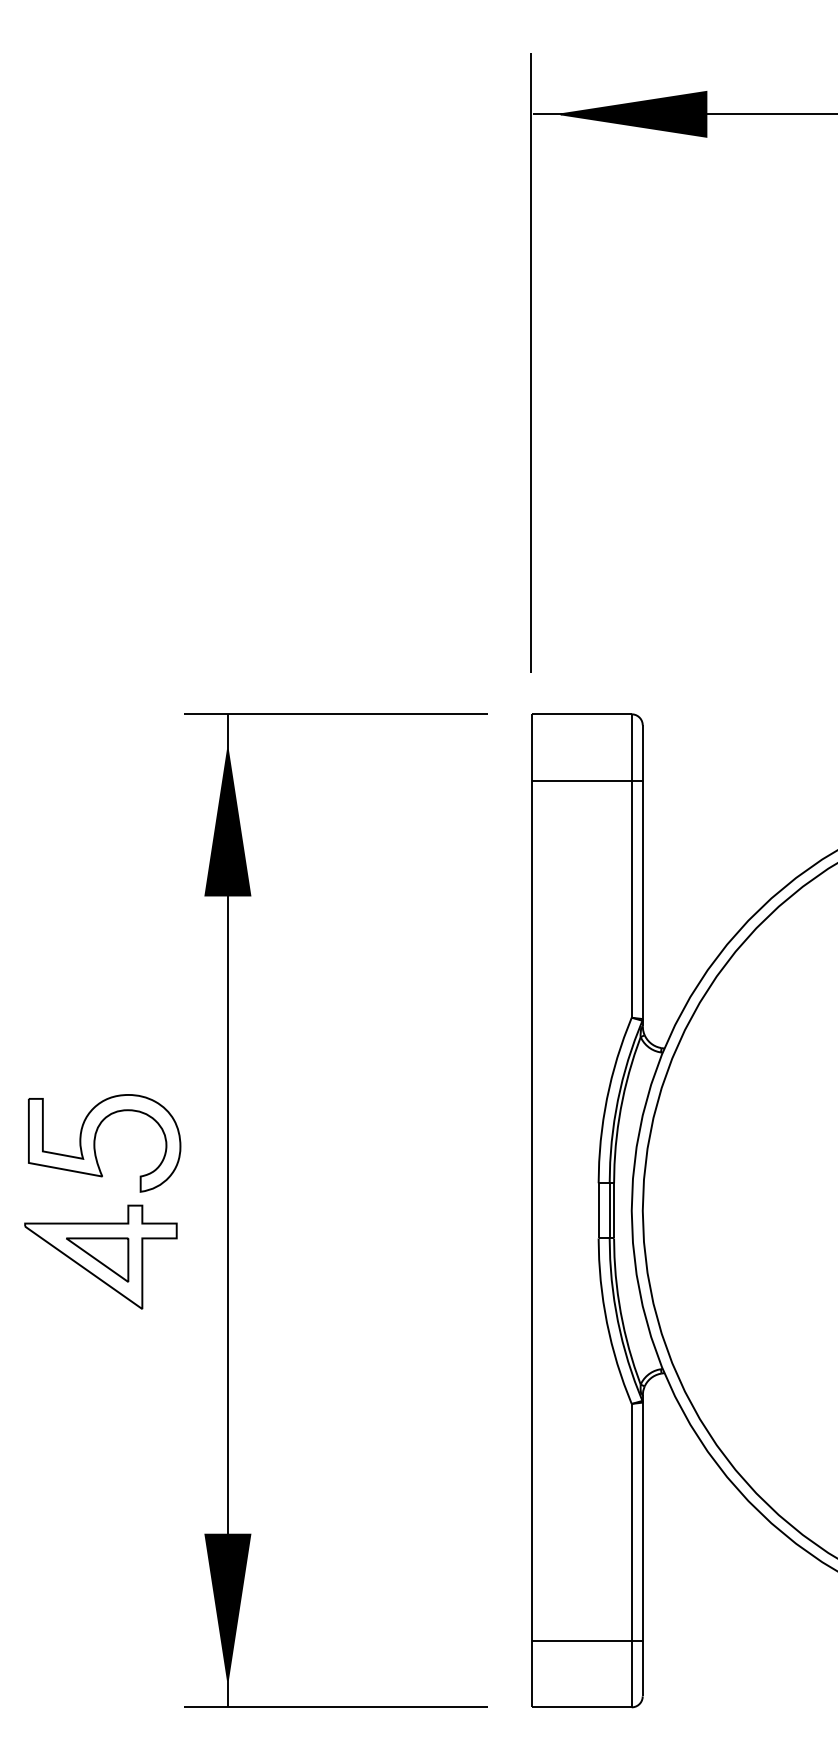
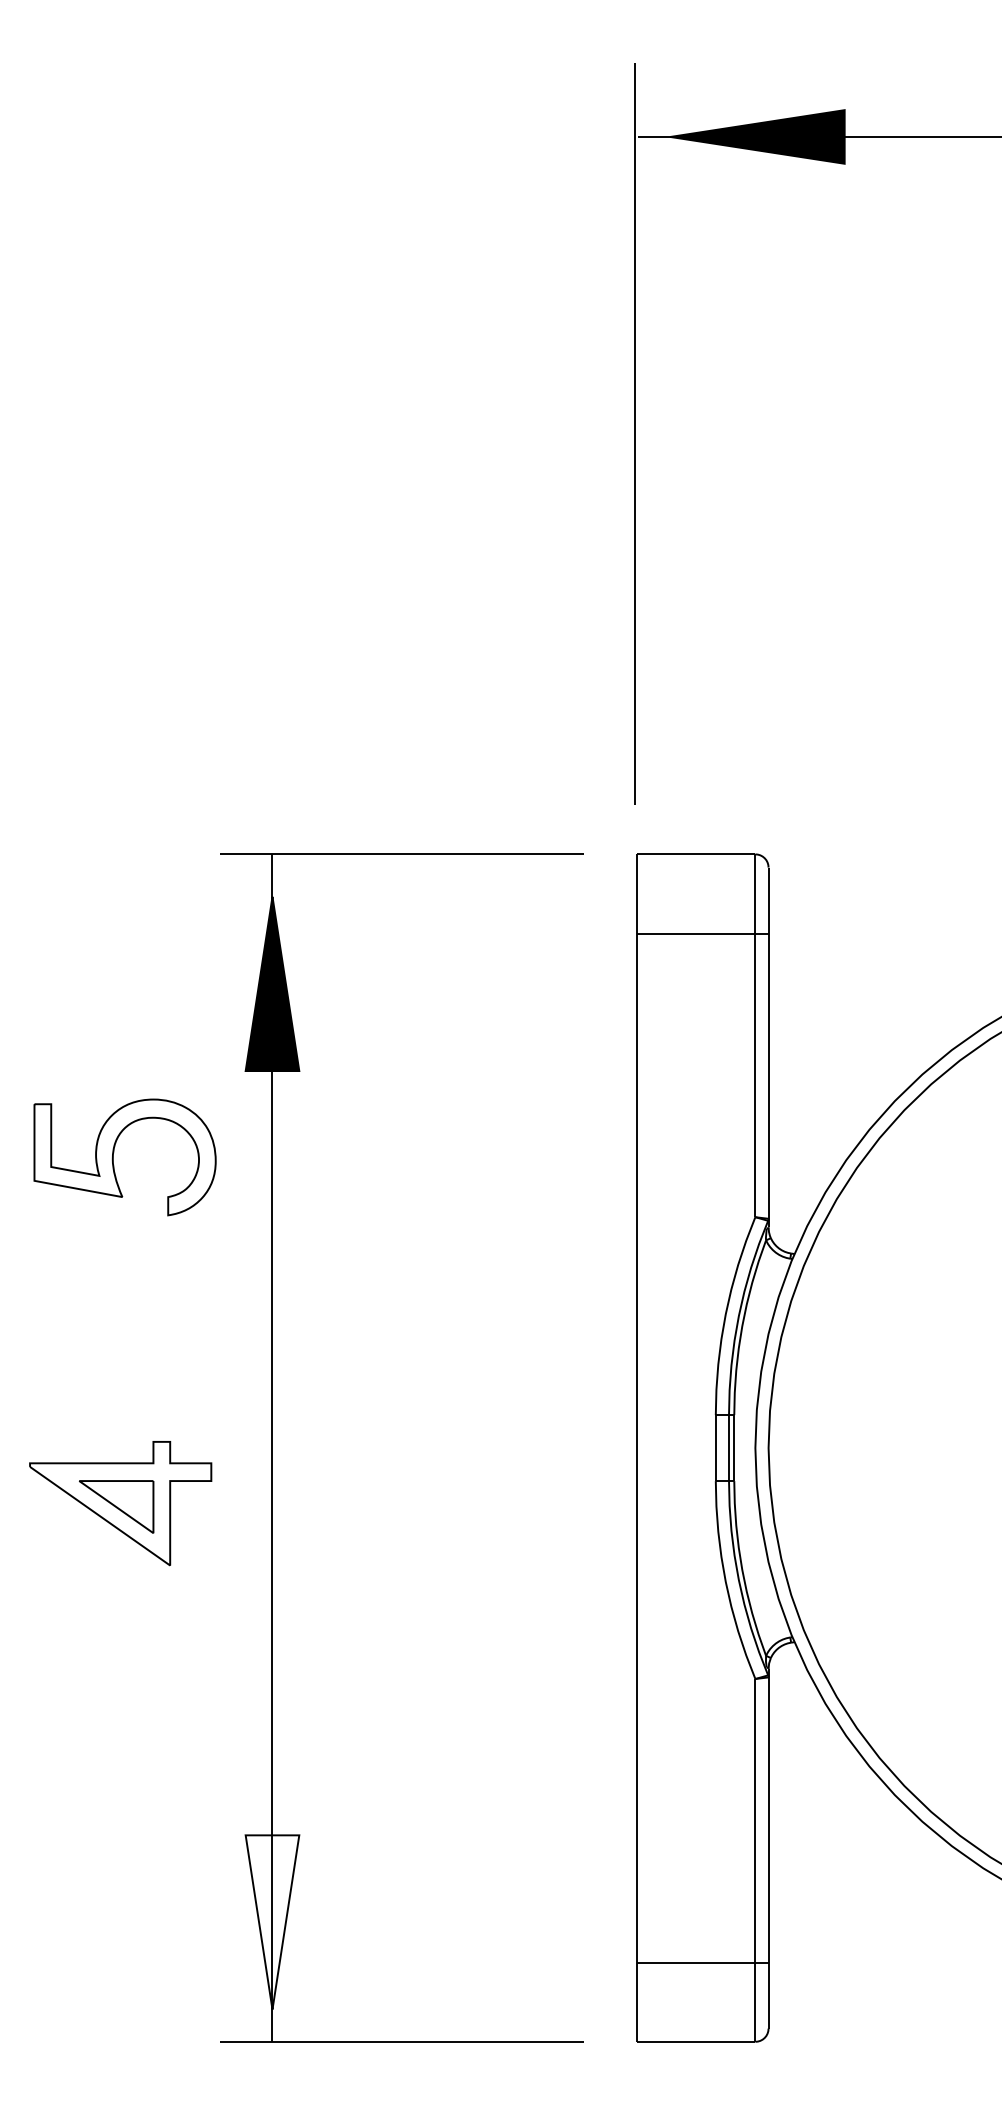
part: (94, 1143) -> (113, 1157), moved
fill: (227, 1607) -> (272, 1922), removed

